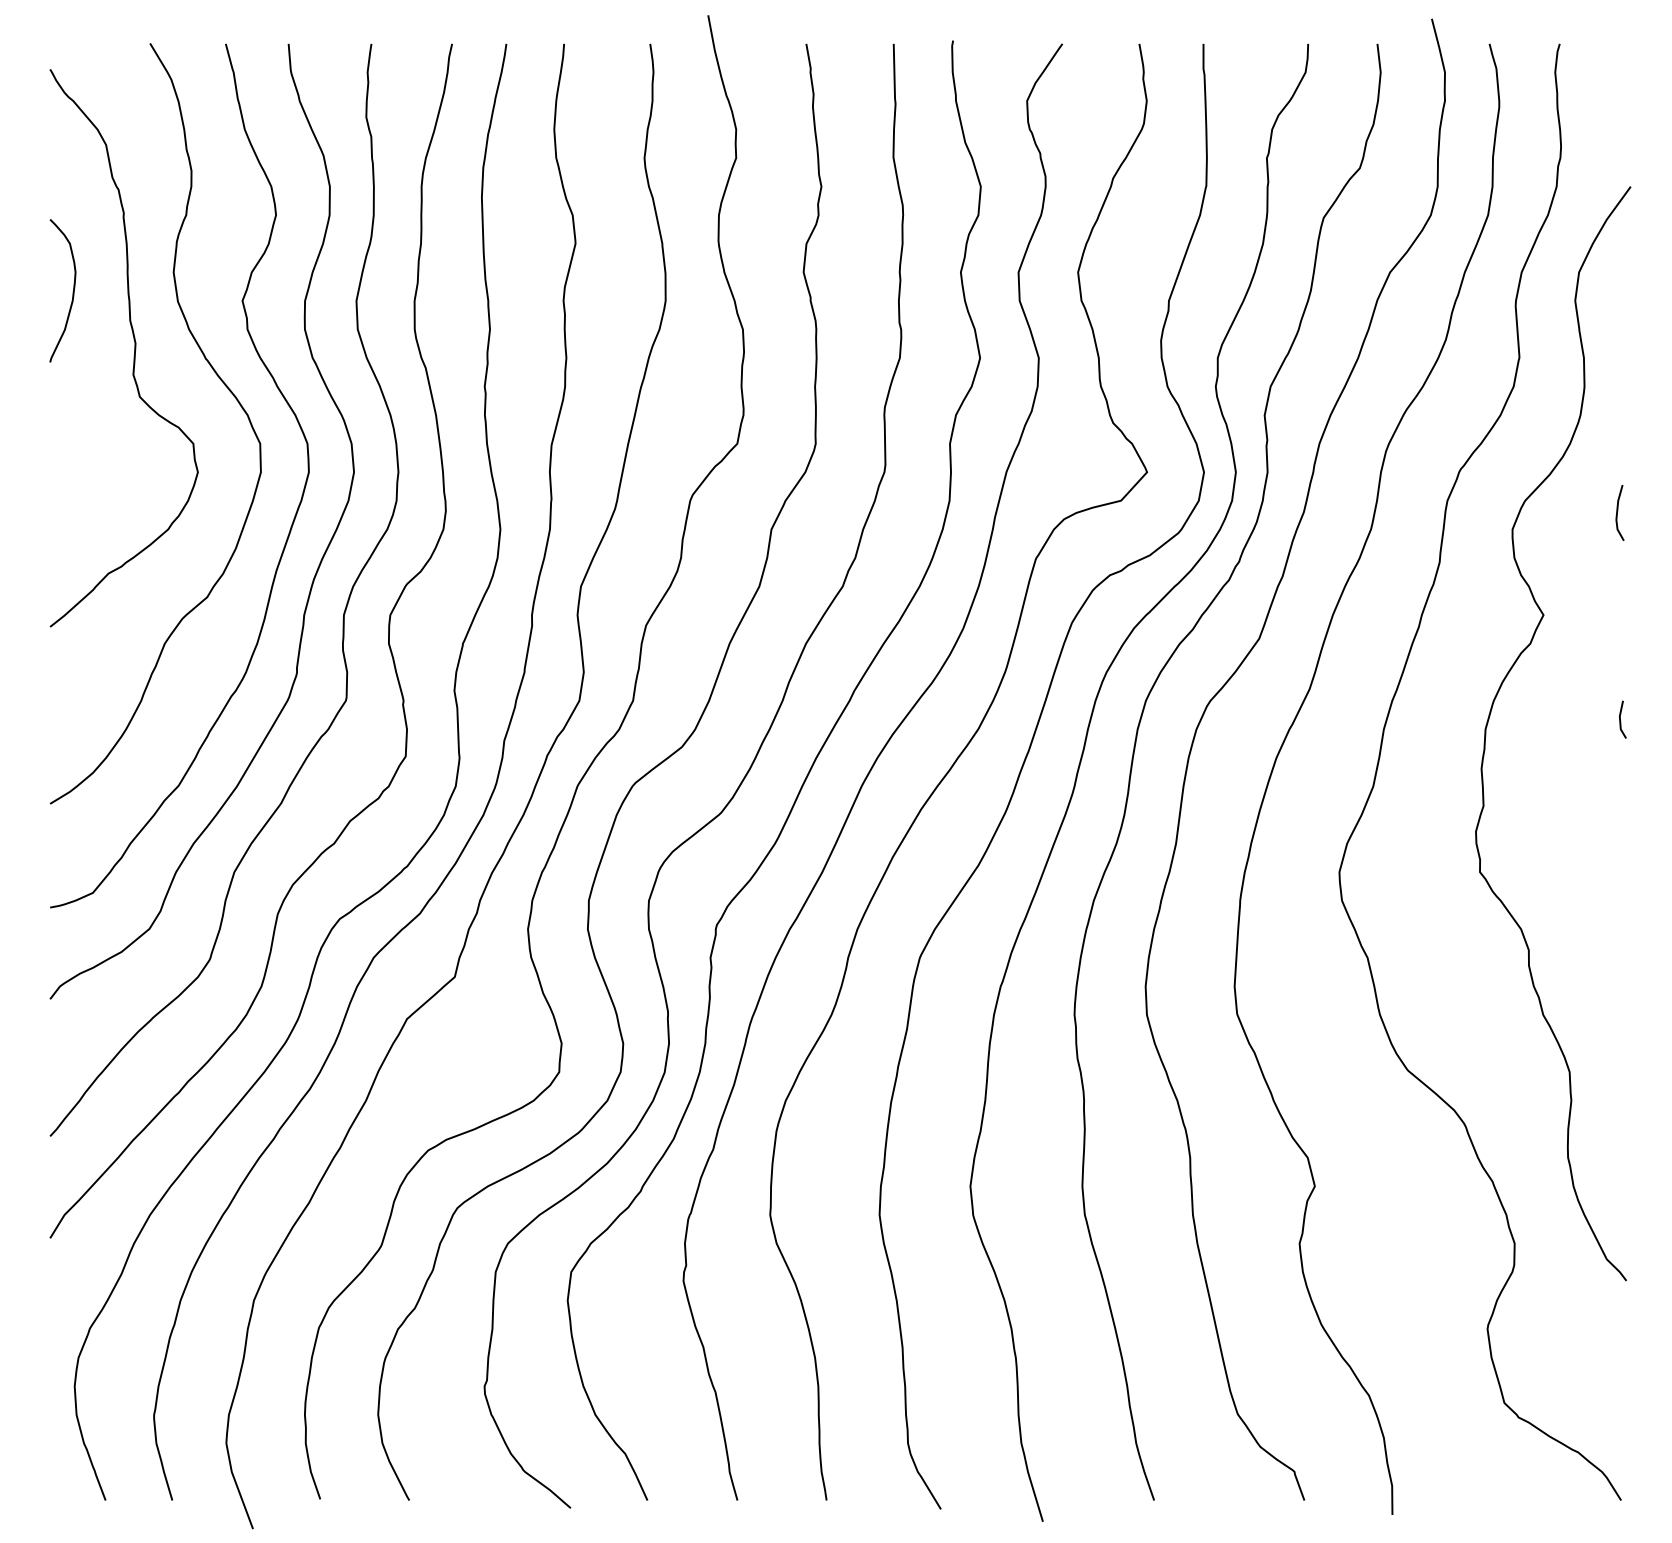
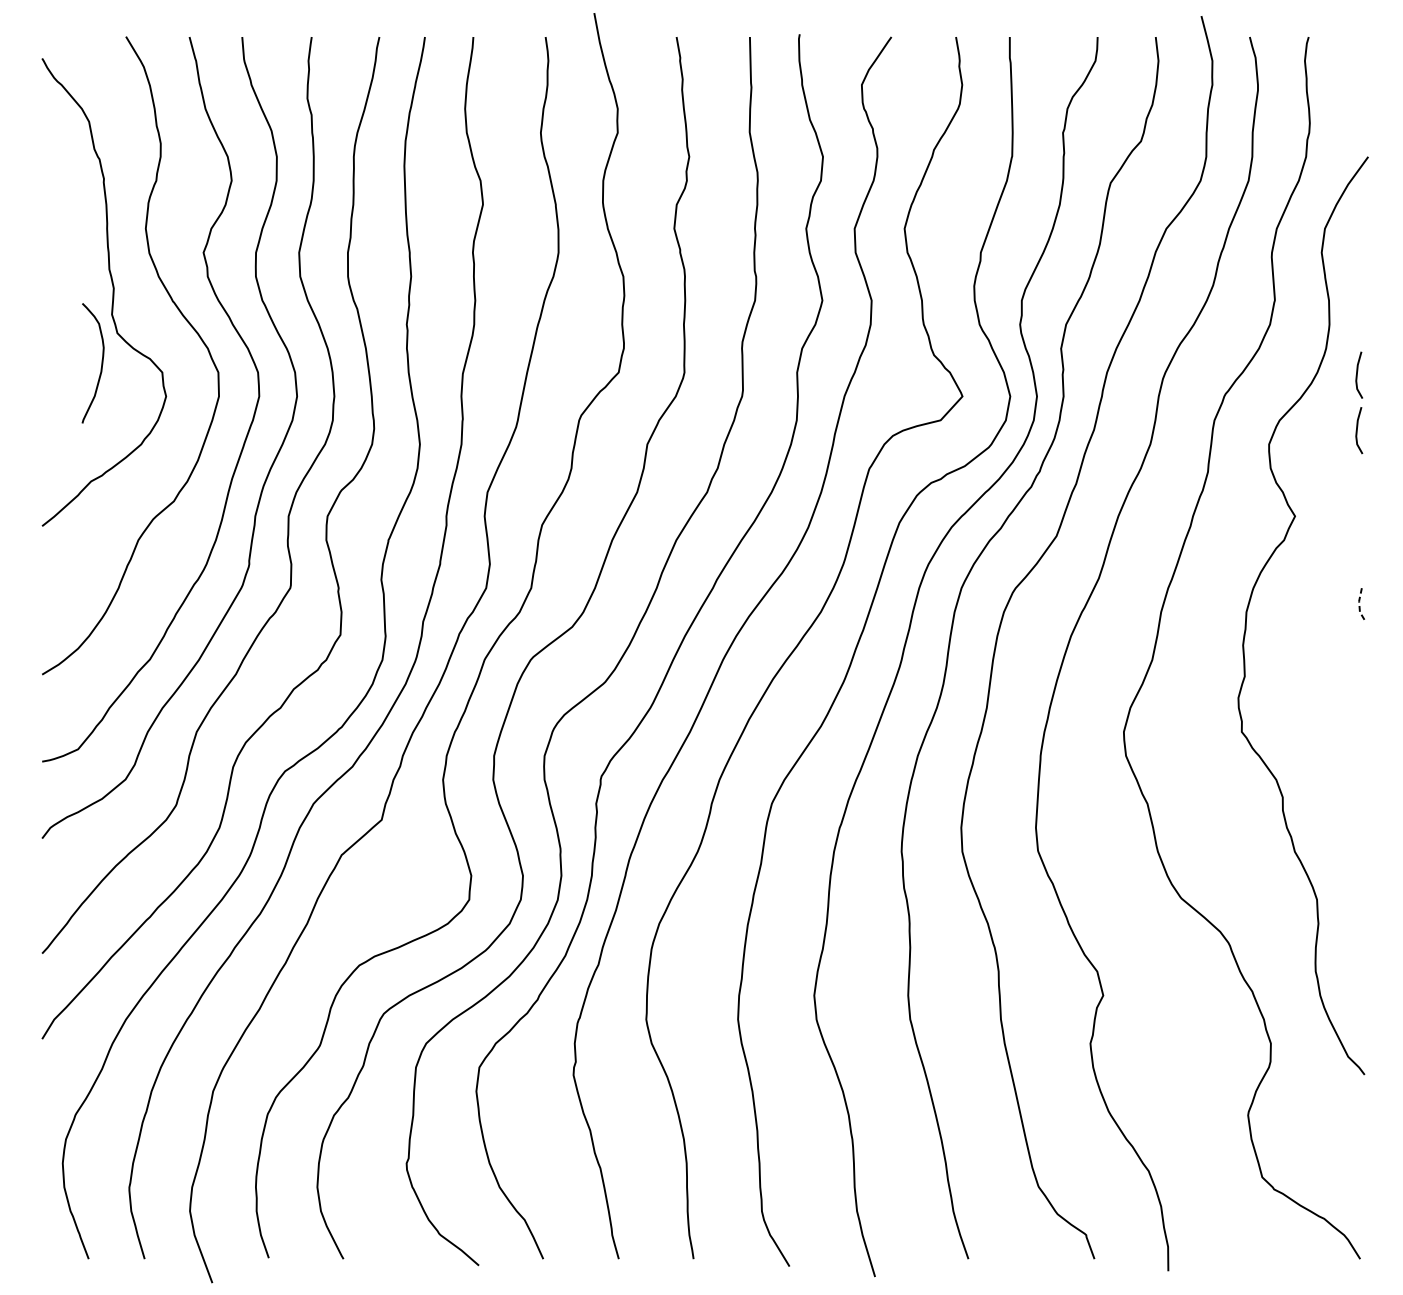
curve: (72, 291) -> (101, 363), moved
line: (1618, 445) -> (1358, 373), added
line: (1620, 720) -> (1359, 604), solid -> dashed

